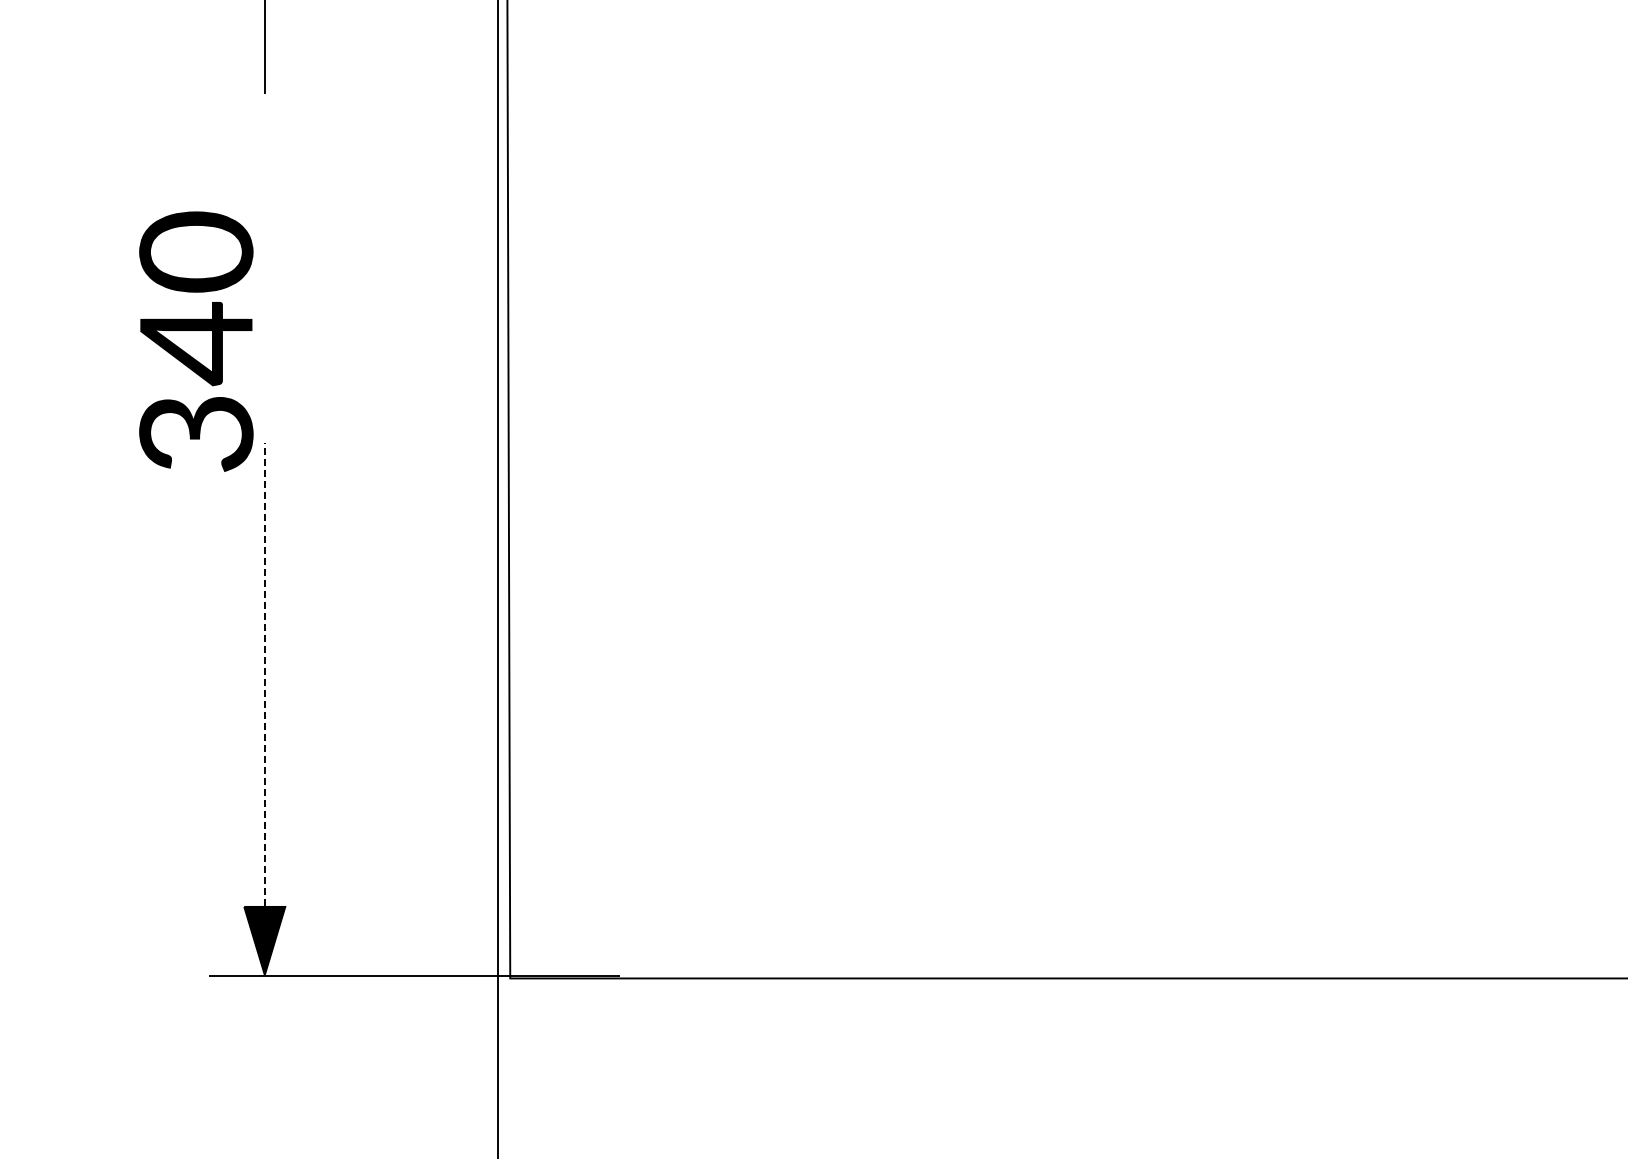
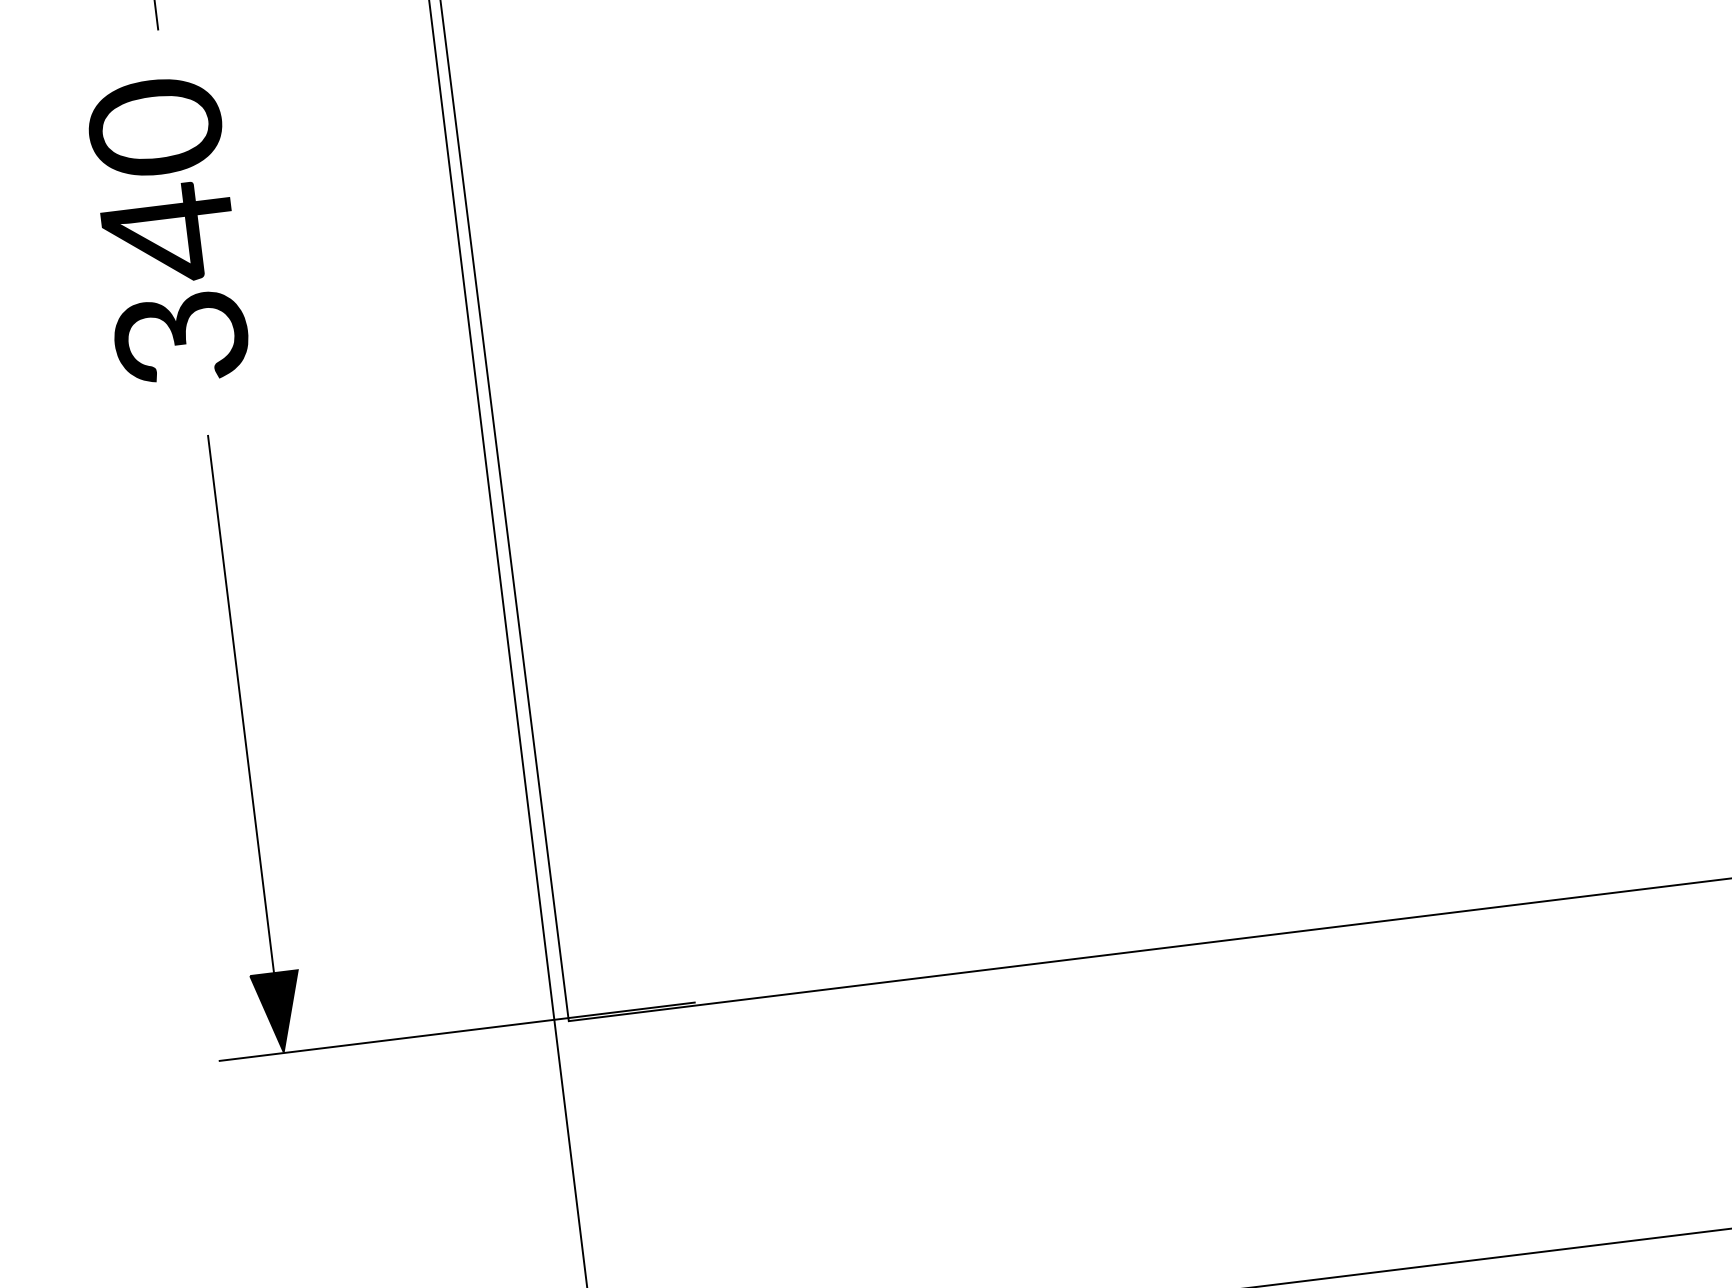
text: (196, 341) -> (168, 231), moved
line: (264, 685) -> (242, 716), dashed -> solid

